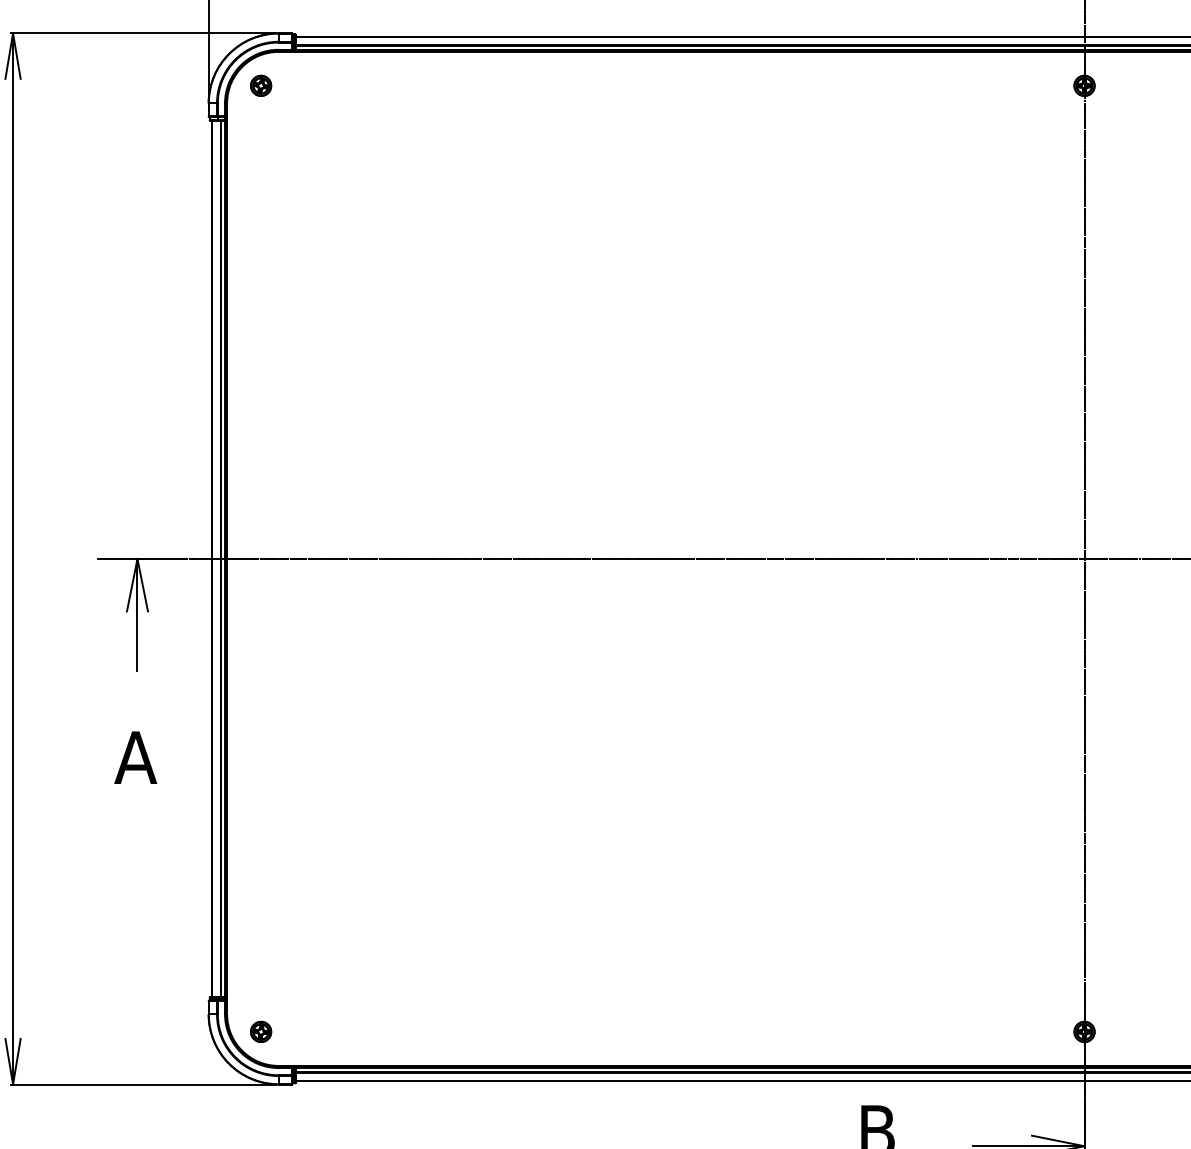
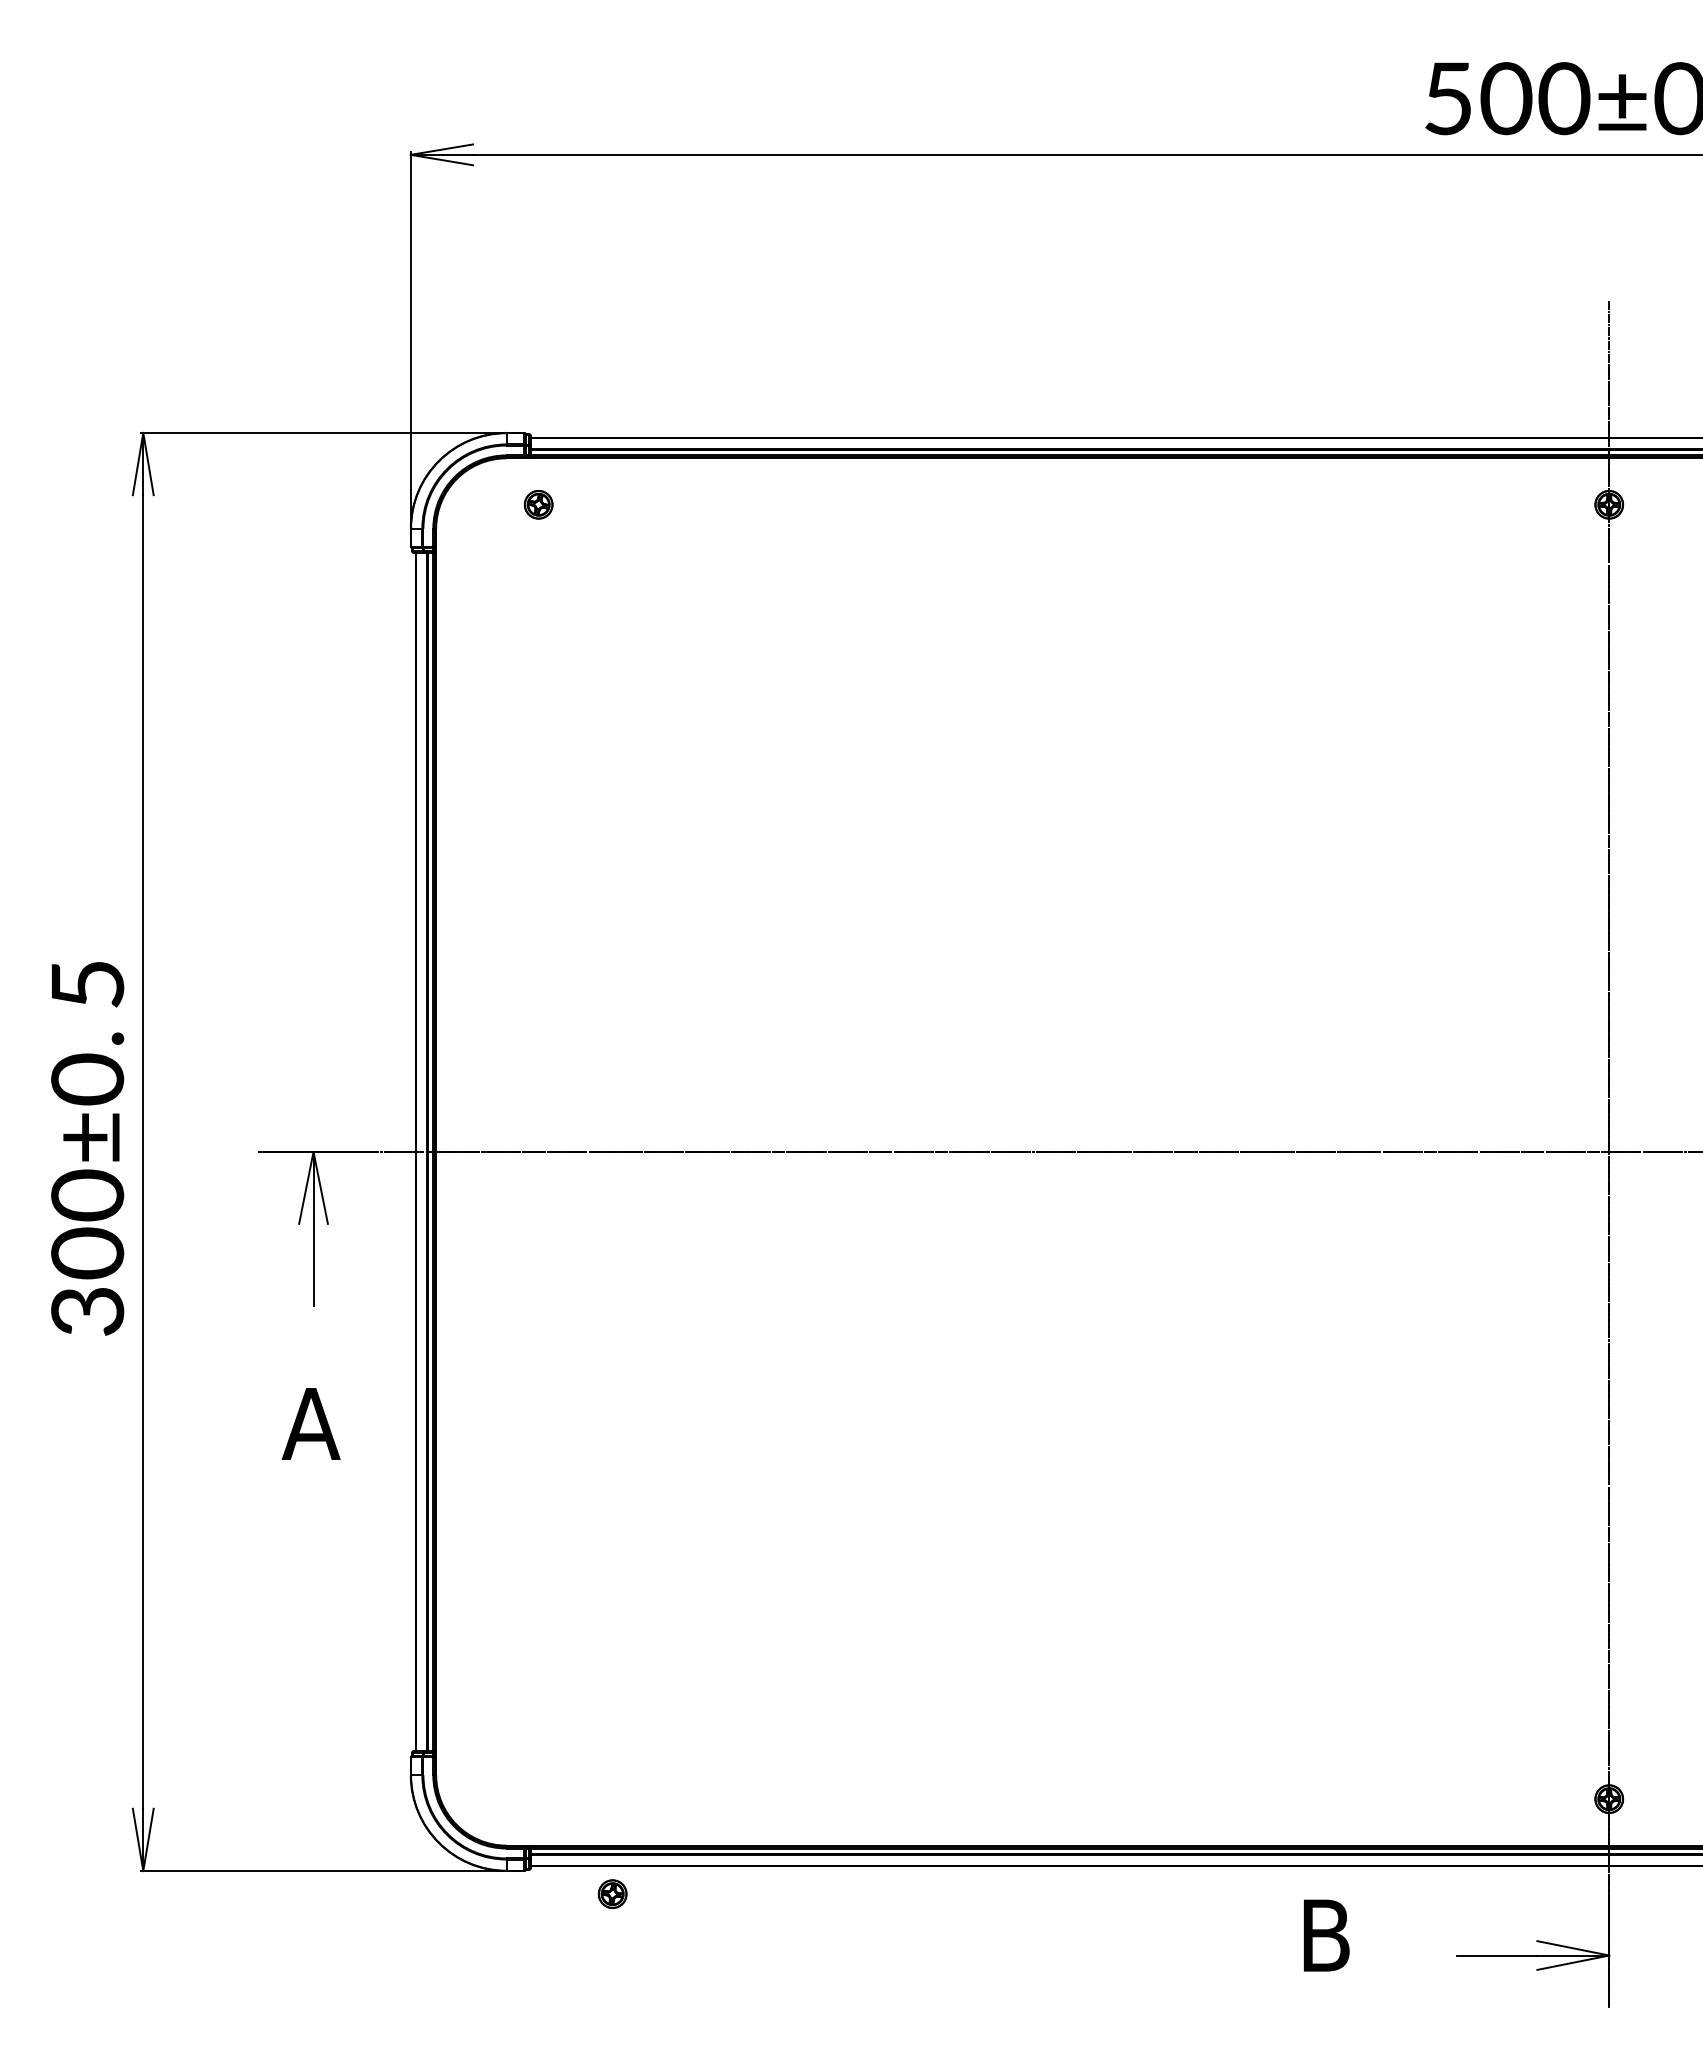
part: (260, 85) -> (538, 504), moved
part: (260, 1031) -> (612, 1893), moved

